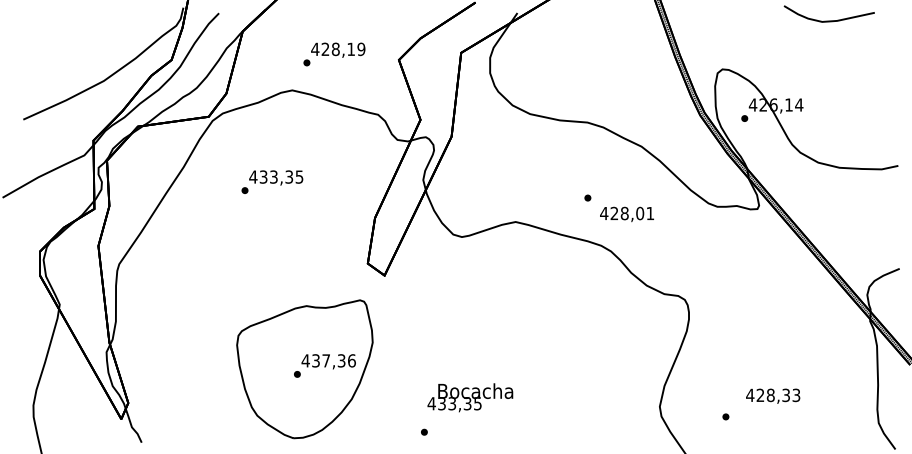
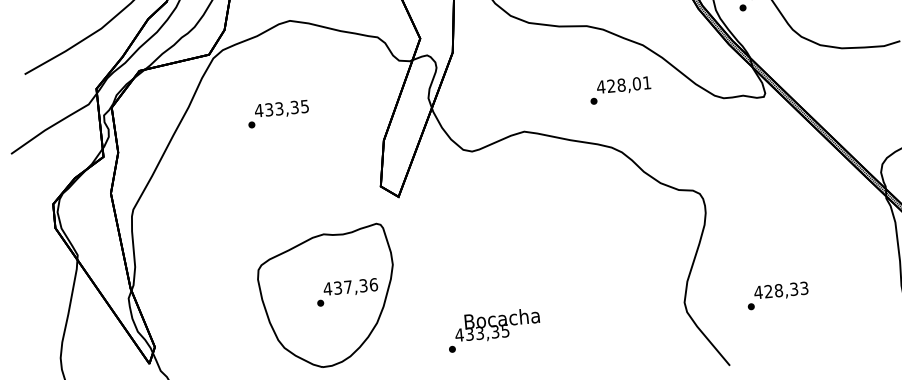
text: (626, 214) -> (623, 86), moved
text: (773, 395) -> (781, 290), moved
text: (470, 397) -> (497, 325), moved

